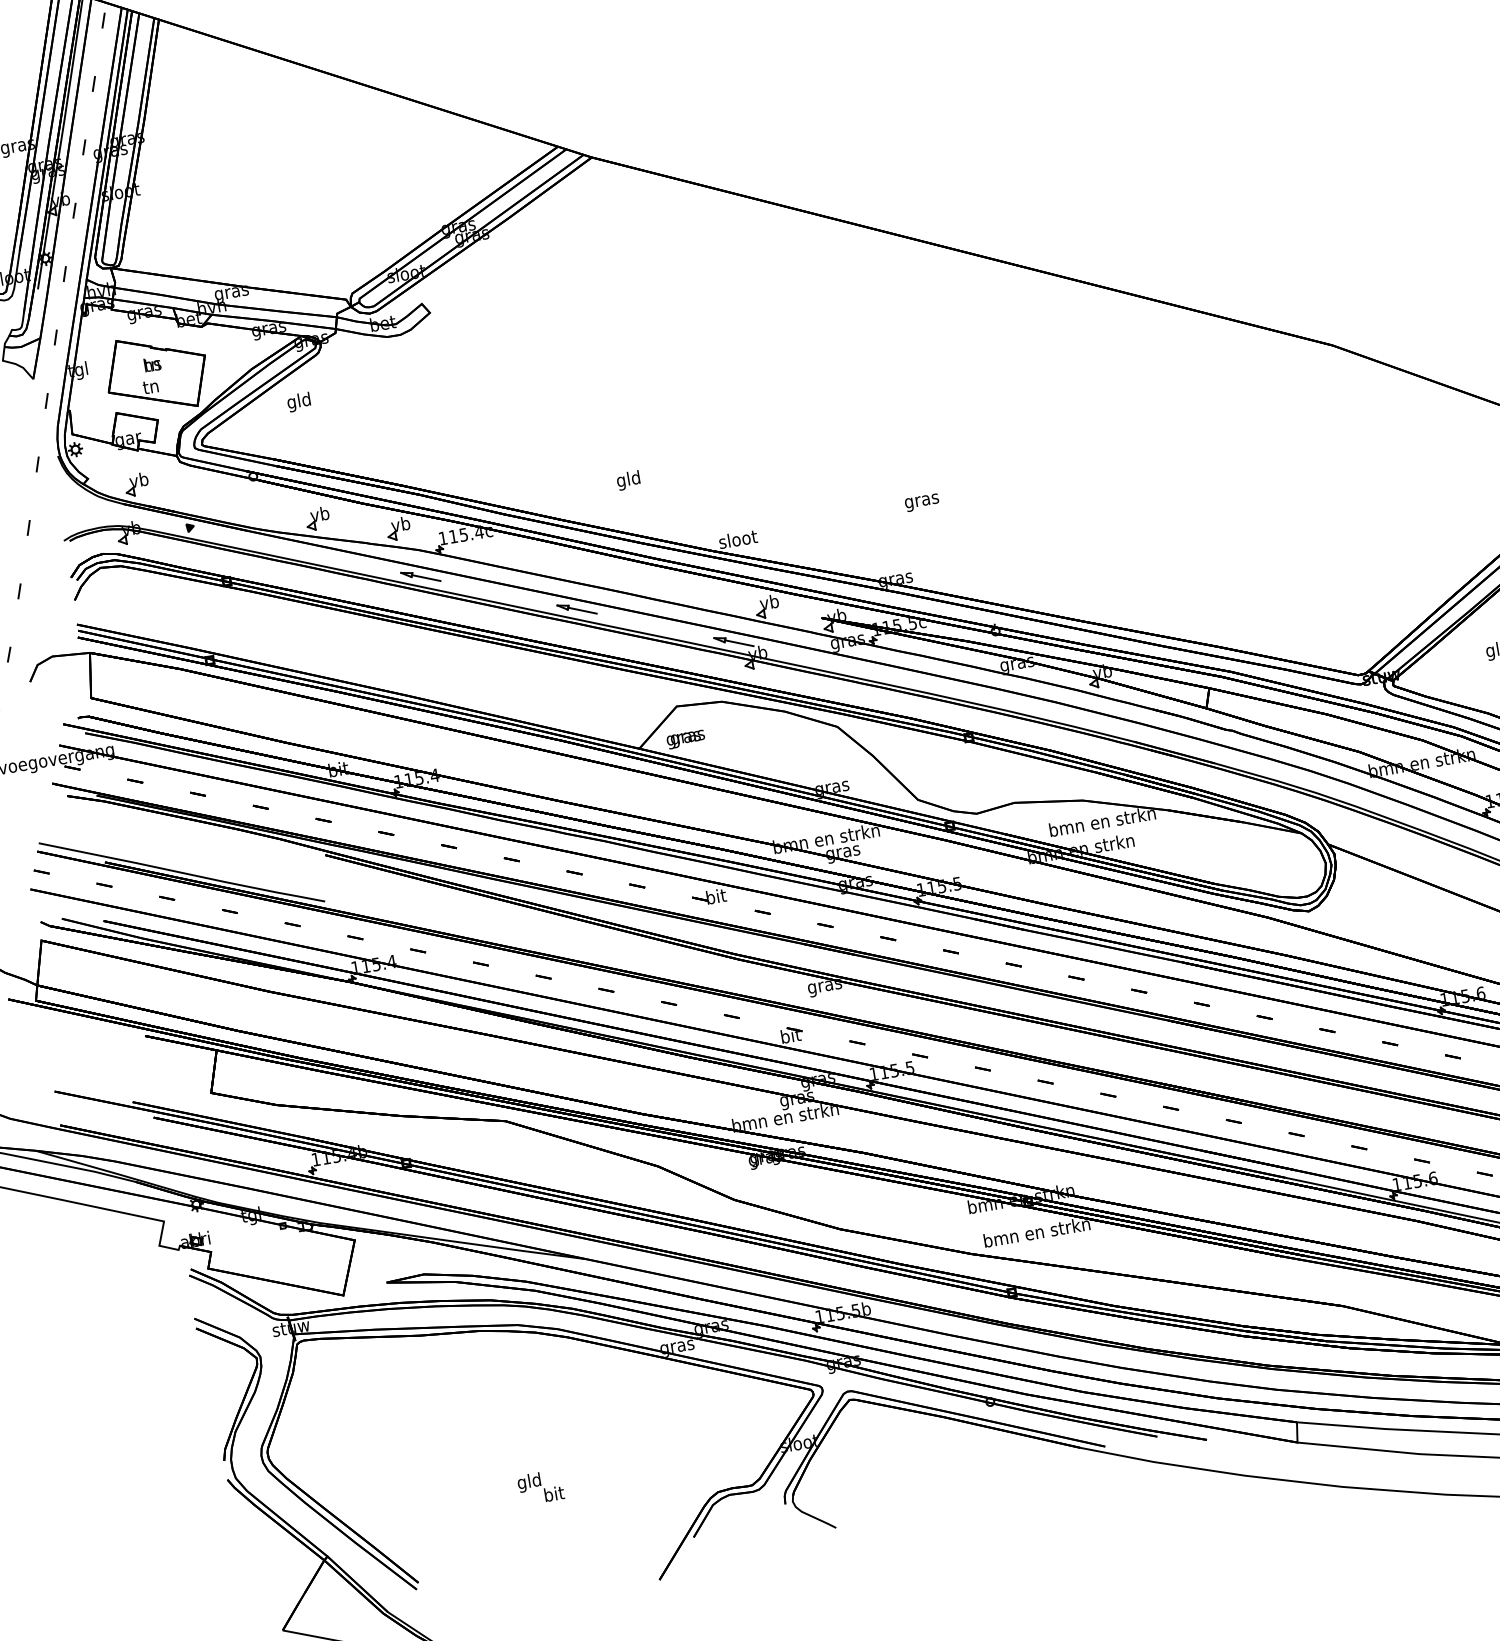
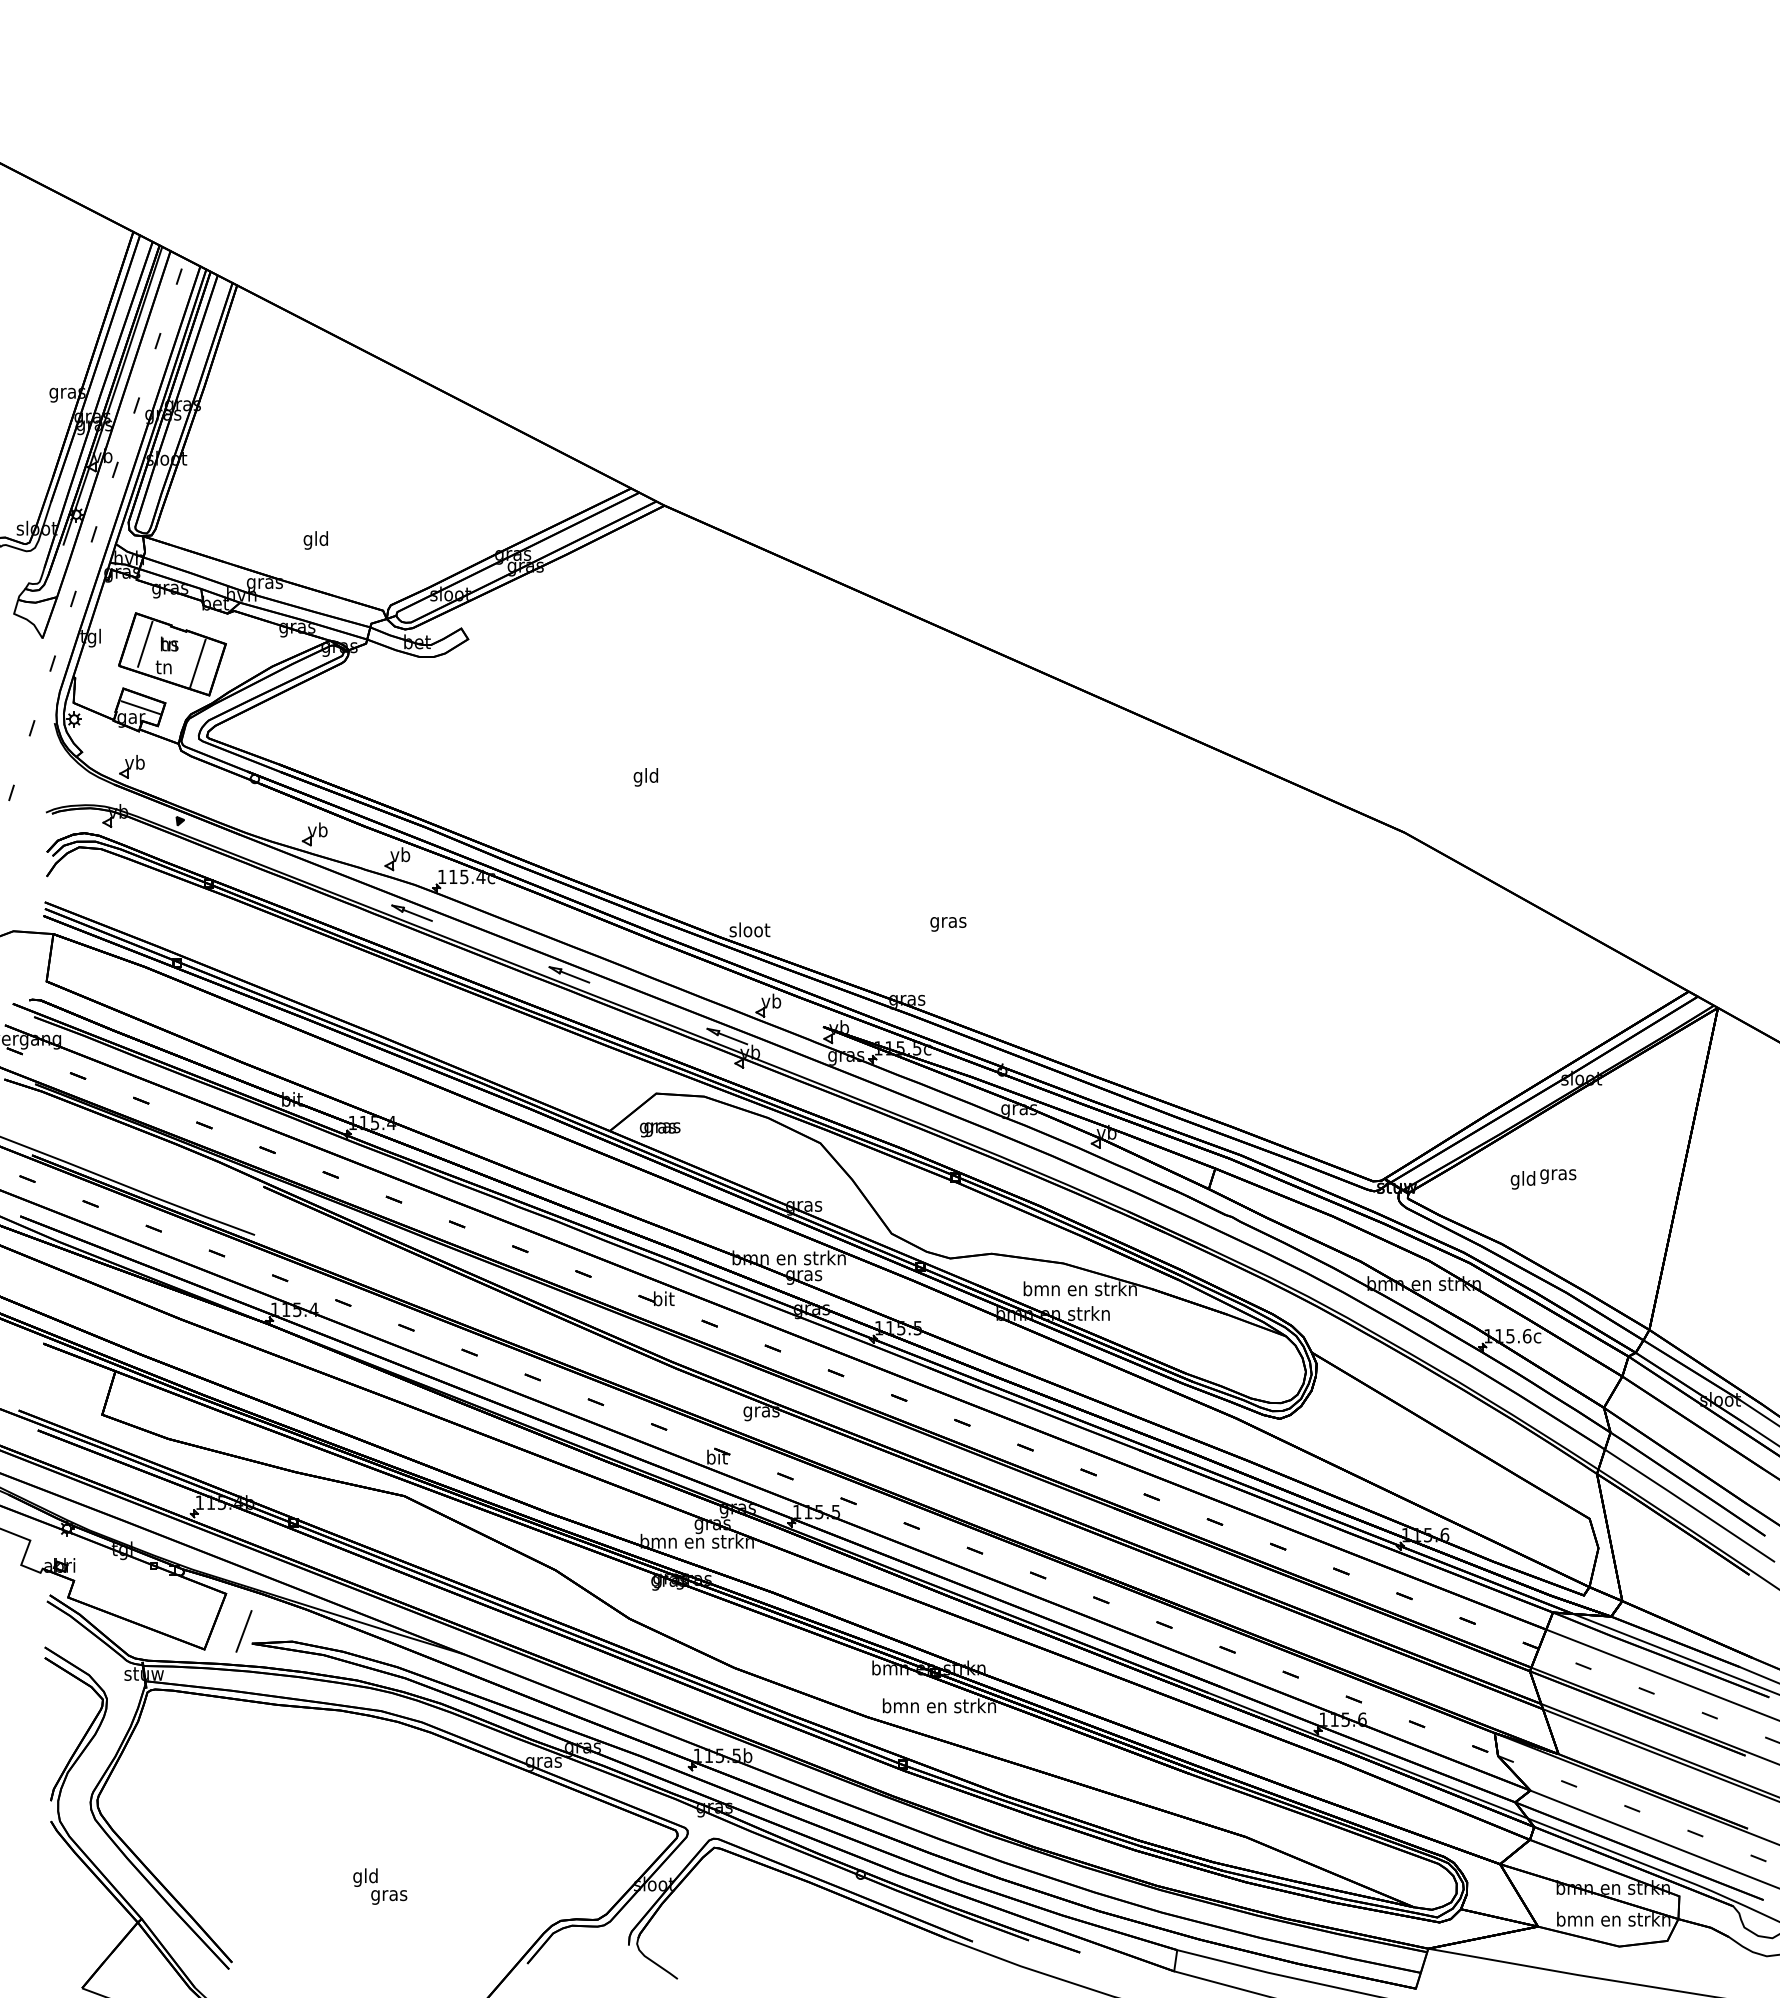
line: (129, 367) -> (145, 643), added
line: (181, 378) -> (197, 663), added
text: (298, 402) -> (315, 540), moved
line: (135, 428) -> (140, 707), added
text: (628, 480) -> (645, 777), moved
line: (376, 1272) -> (243, 1631), added
text: (554, 1495) -> (389, 1895), bit -> gras

